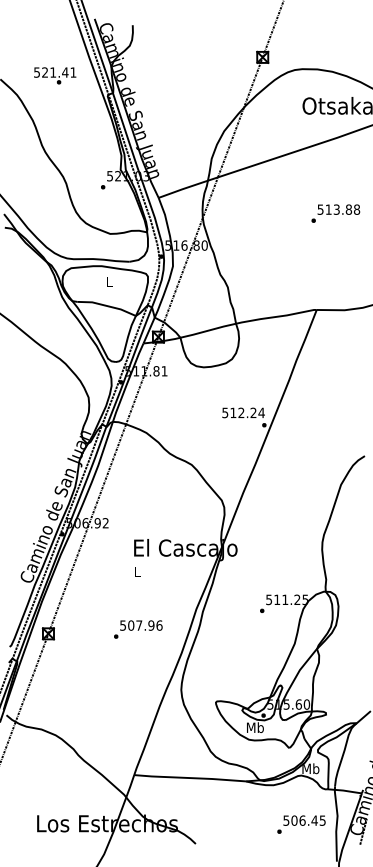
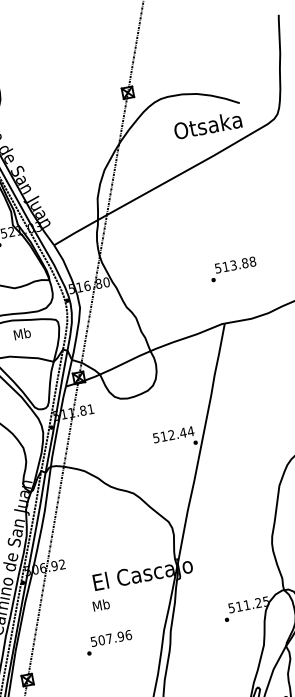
text: (335, 213) -> (233, 269), moved
text: (109, 281) -> (22, 333), L -> Mb
text: (253, 412) -> (183, 432), 512.24 -> 512.44
text: (137, 571) -> (101, 604), L -> Mb
text: (138, 629) -> (109, 642), moved

